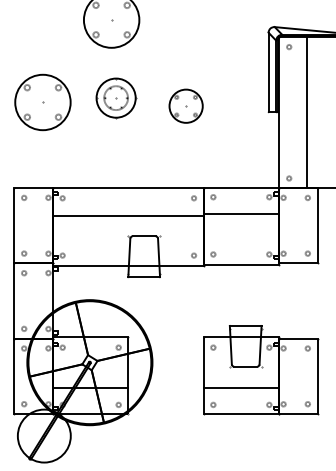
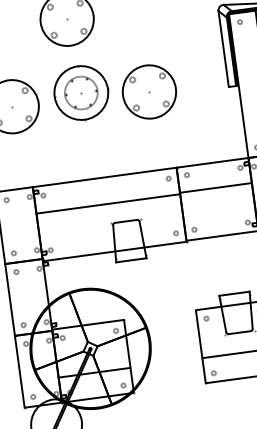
part: (116, 98) -> (81, 93), size x1.43
part: (185, 105) -> (148, 91), size x1.67

